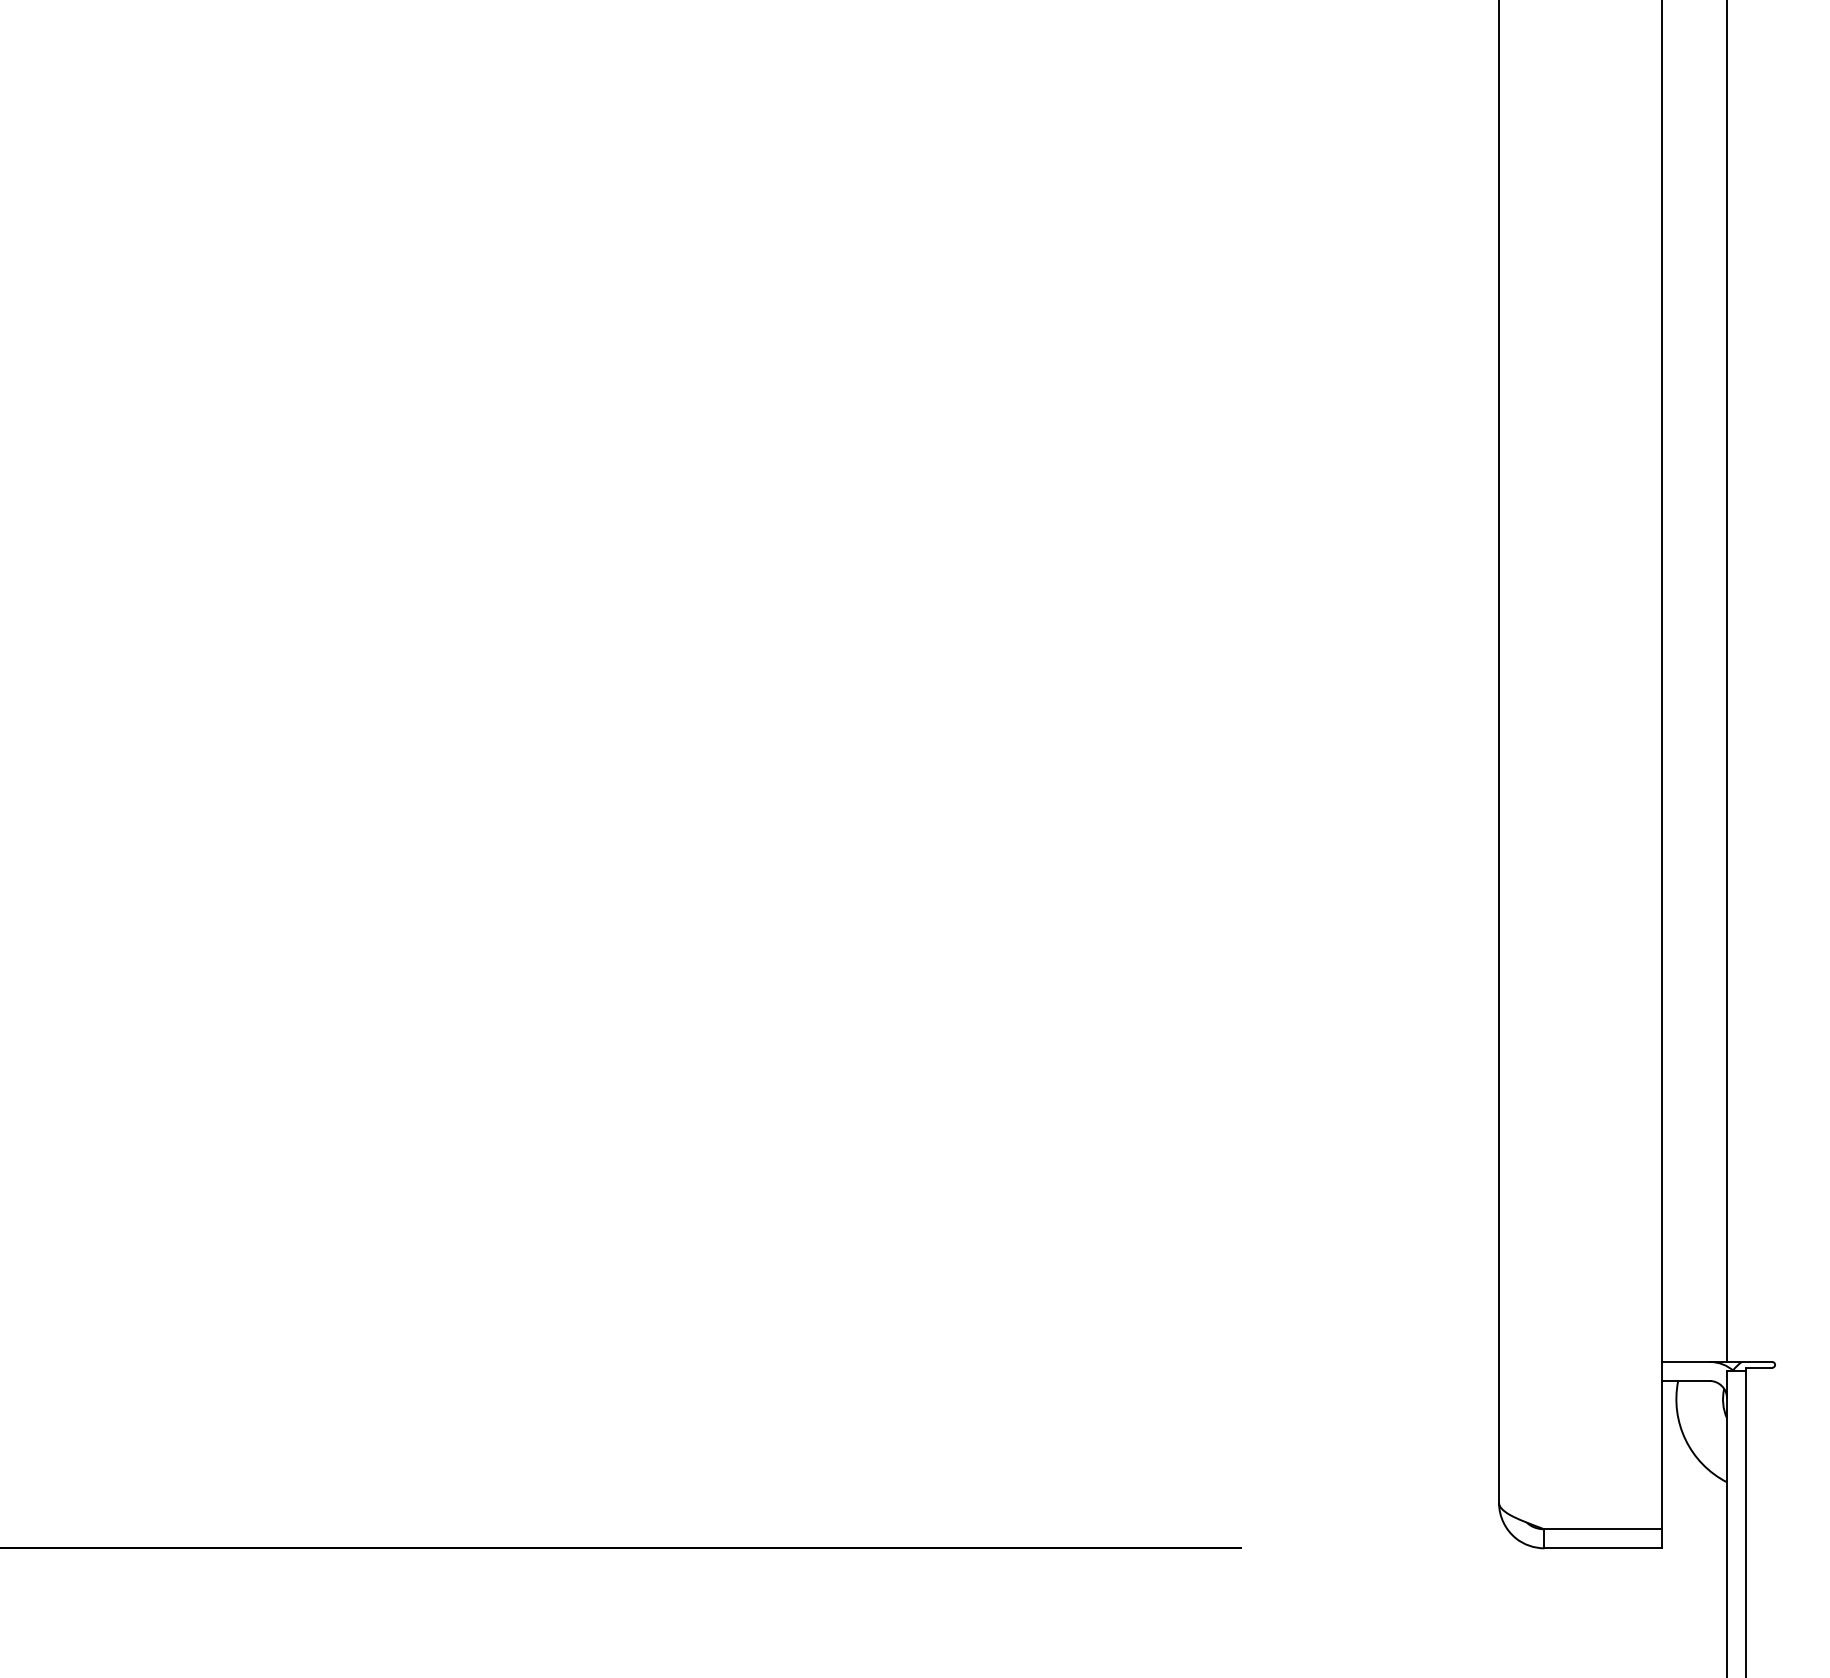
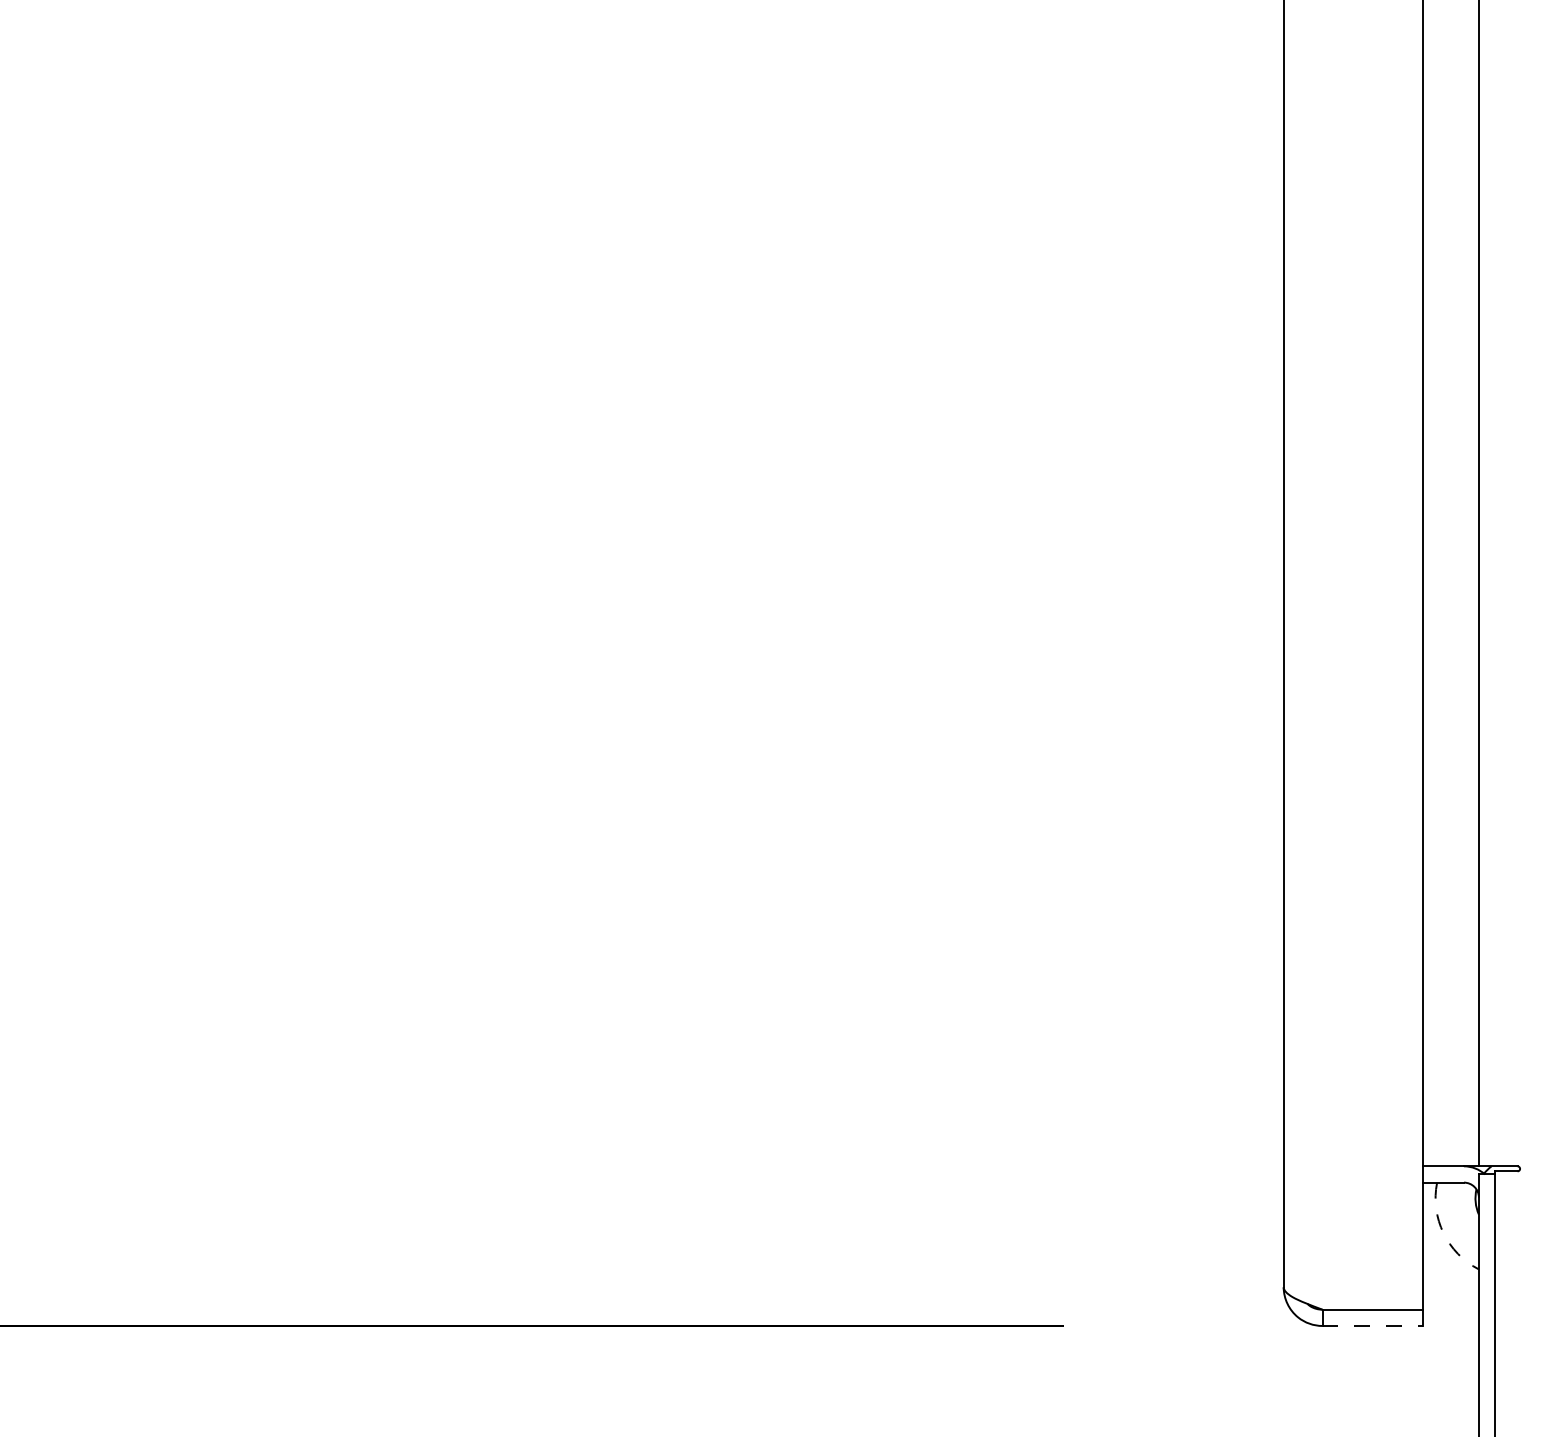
arc: (1685, 1439) -> (1443, 1232), solid -> dashed
line: (1603, 1548) -> (1373, 1326), solid -> dashed

